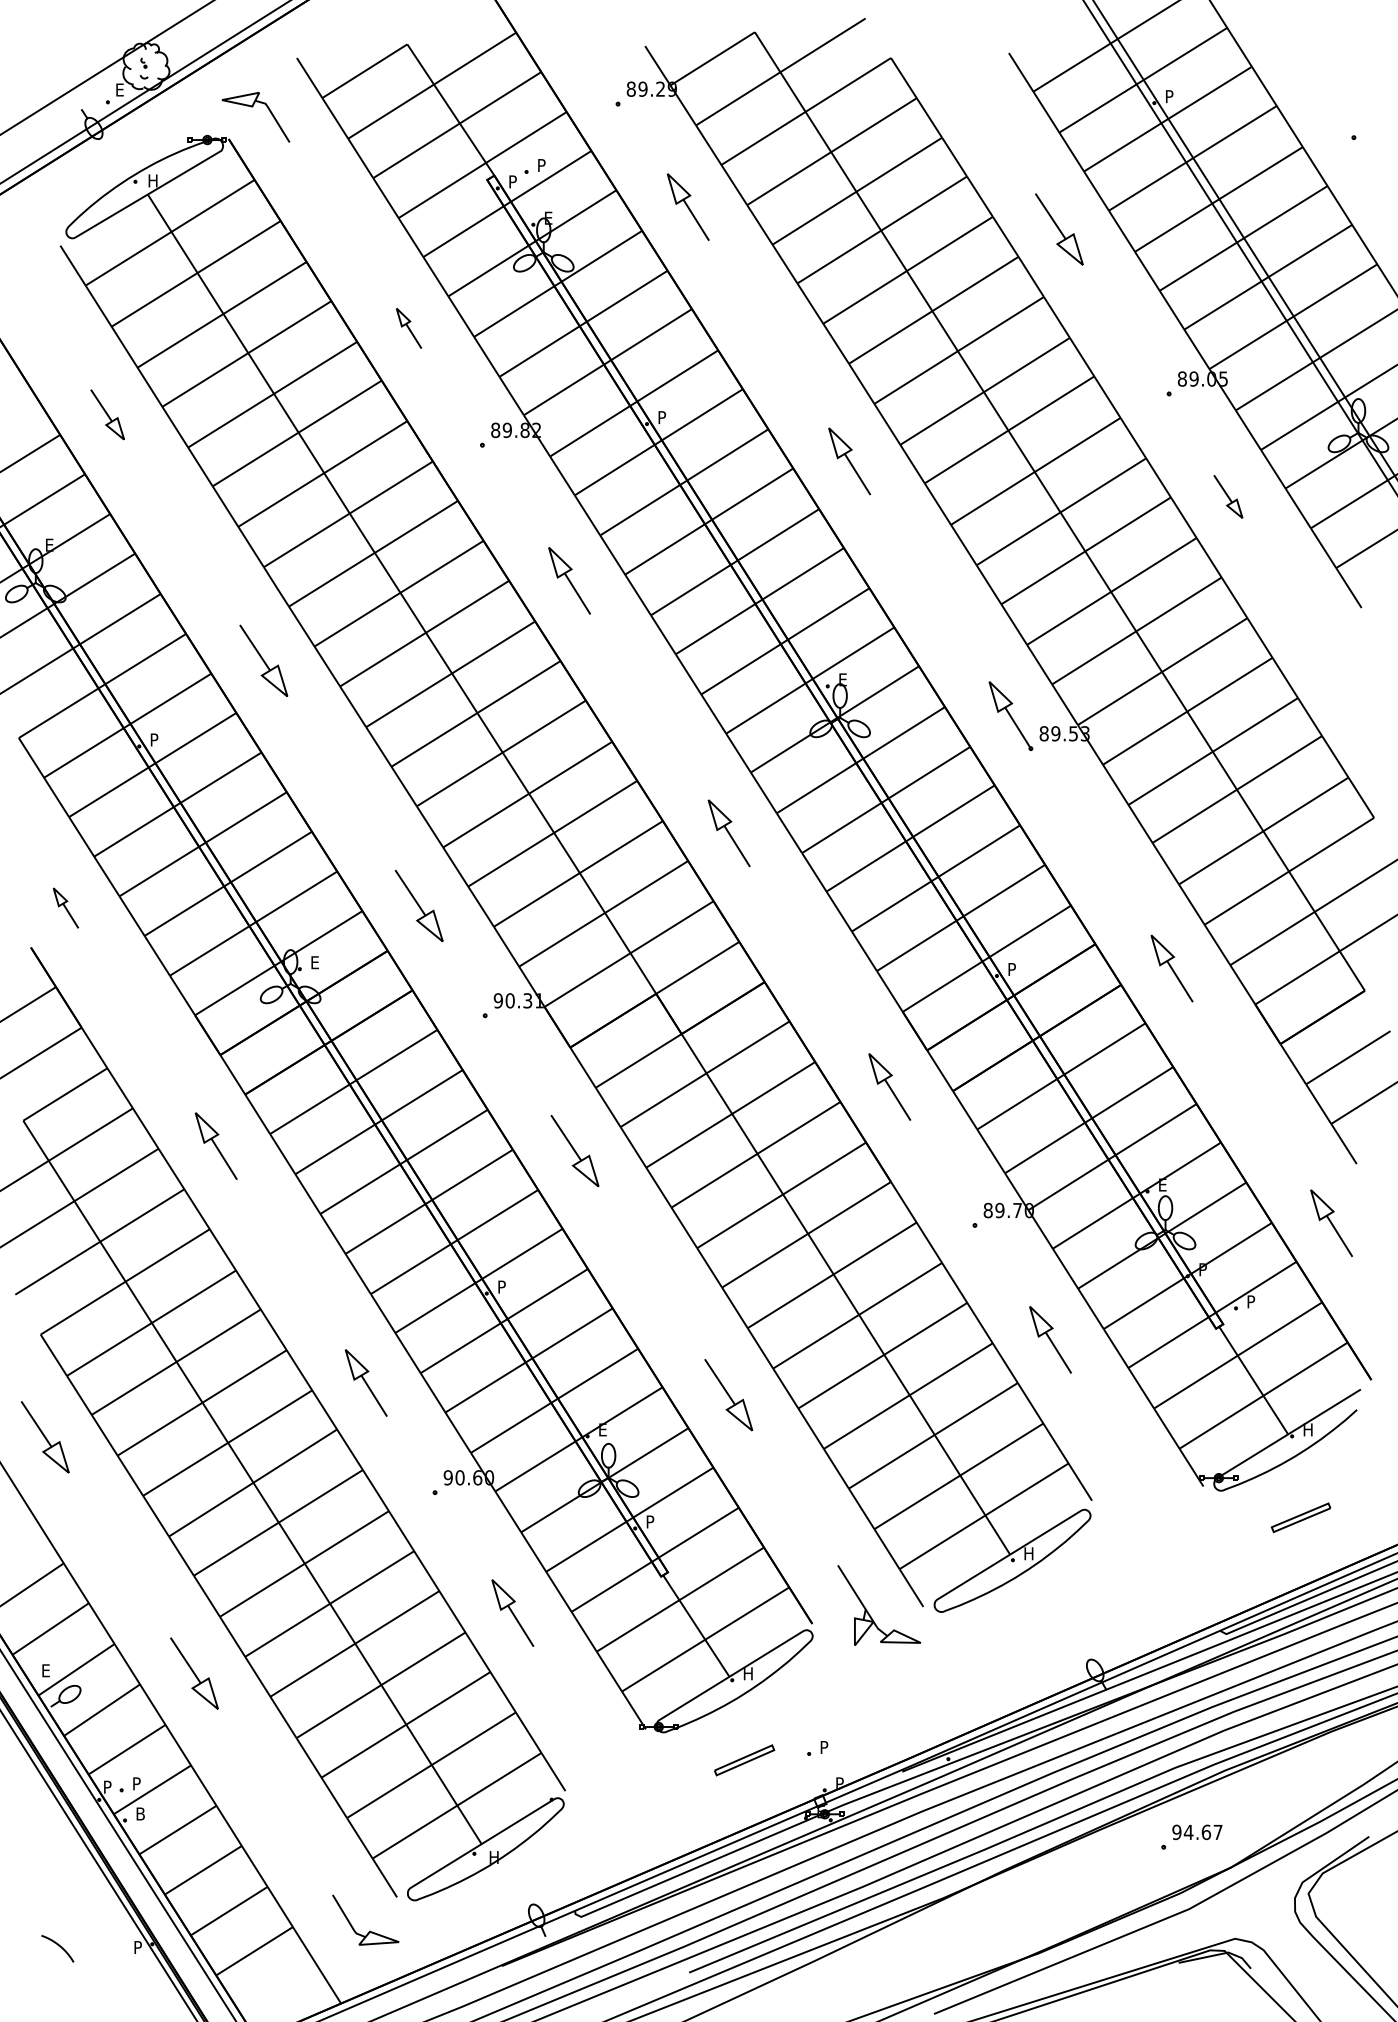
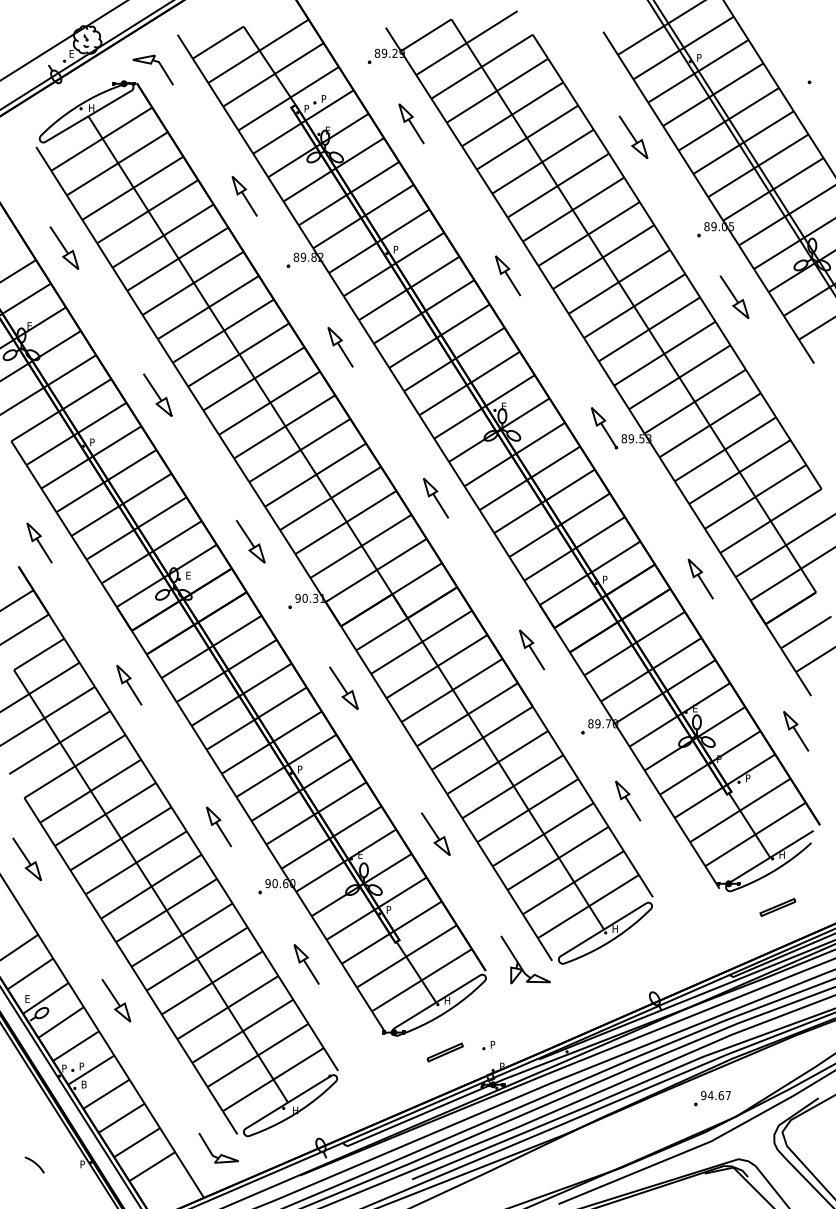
part: (408, 328) -> (244, 196), size x1.67
part: (107, 413) -> (64, 247), size x1.43
part: (1228, 495) -> (734, 296), size x1.67
part: (65, 907) -> (39, 542), size x1.67

